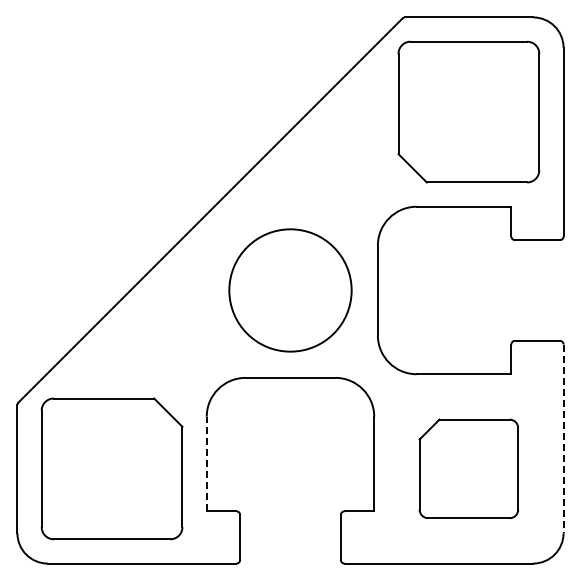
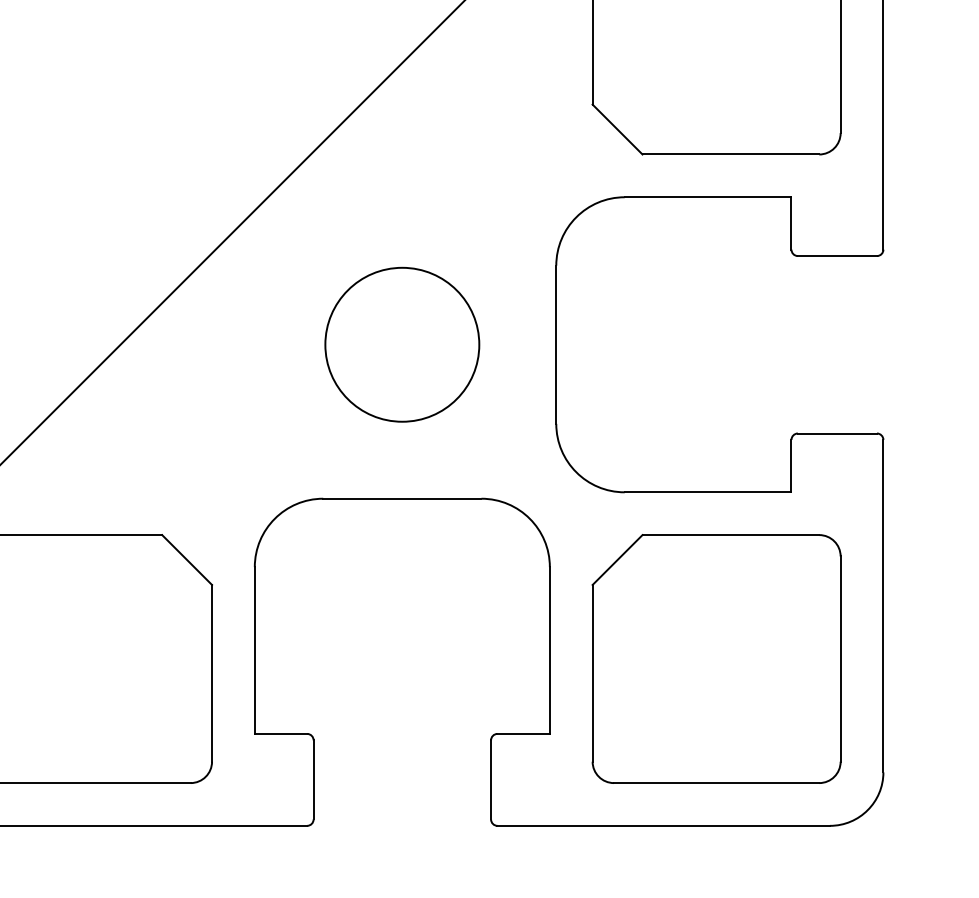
circle: (290, 290) -> (402, 344), size x0.71
line: (563, 439) -> (883, 607), dashed -> solid
line: (206, 463) -> (254, 649), dashed -> solid
part: (468, 468) -> (715, 658), size x1.43

